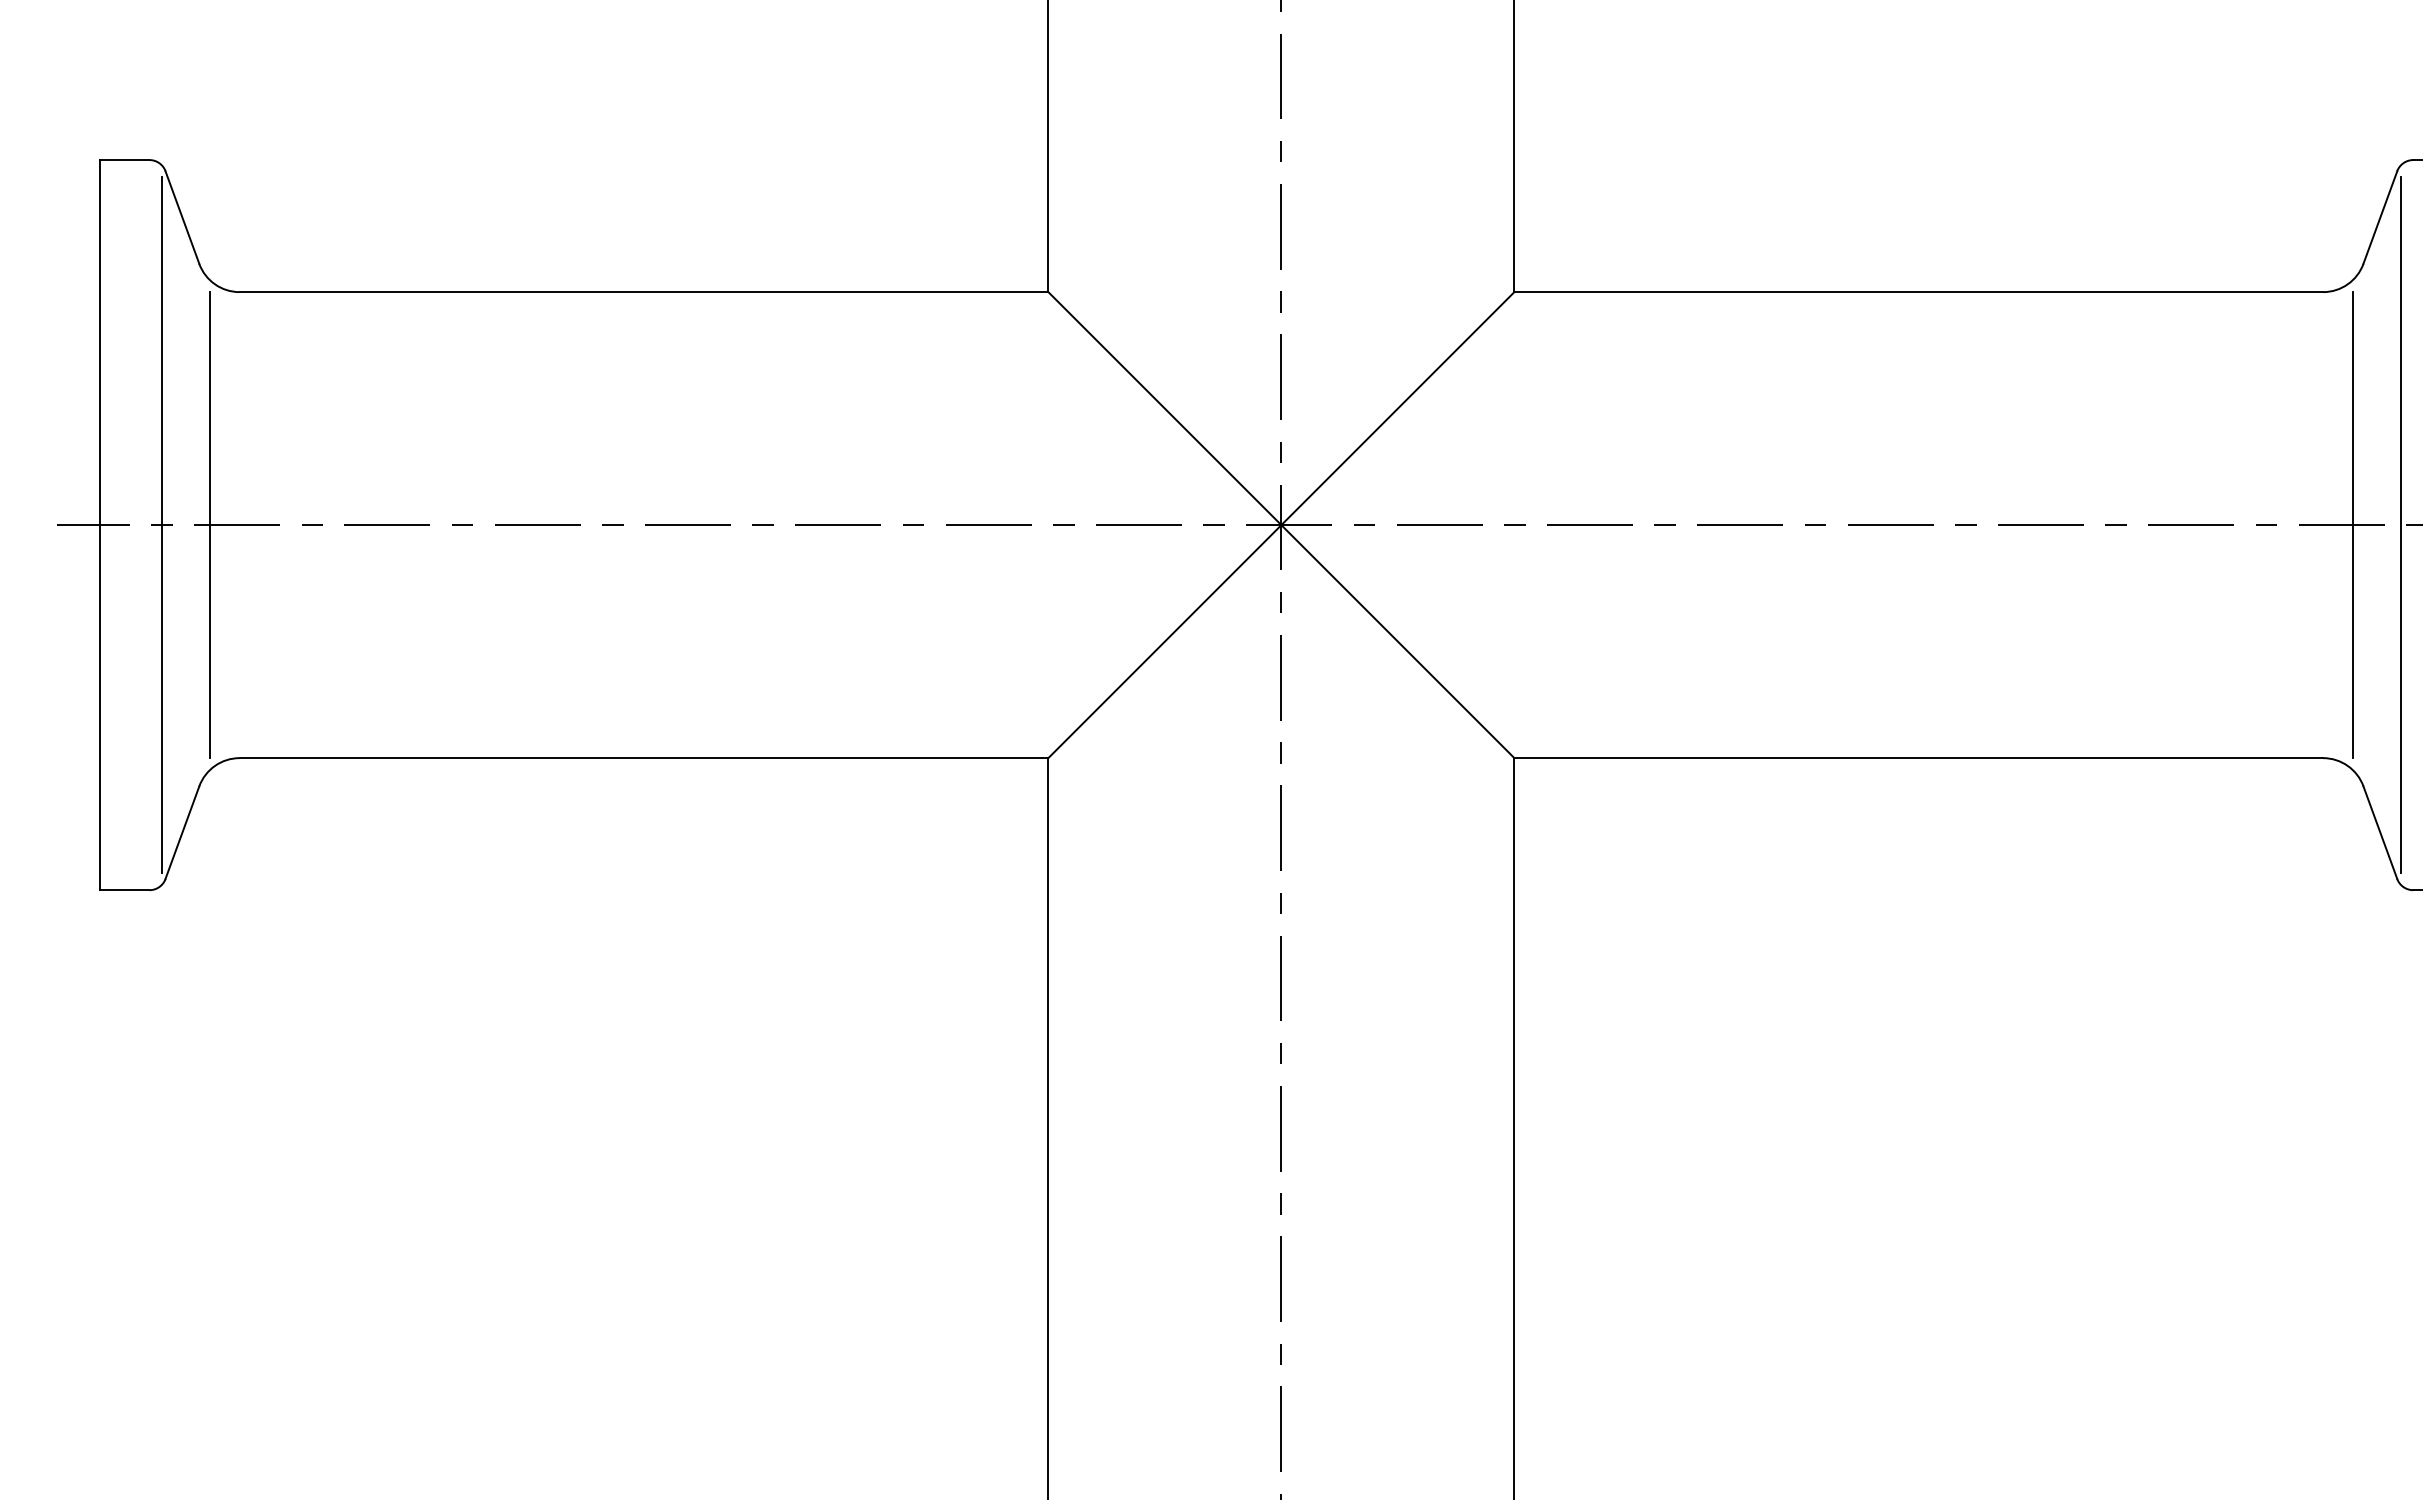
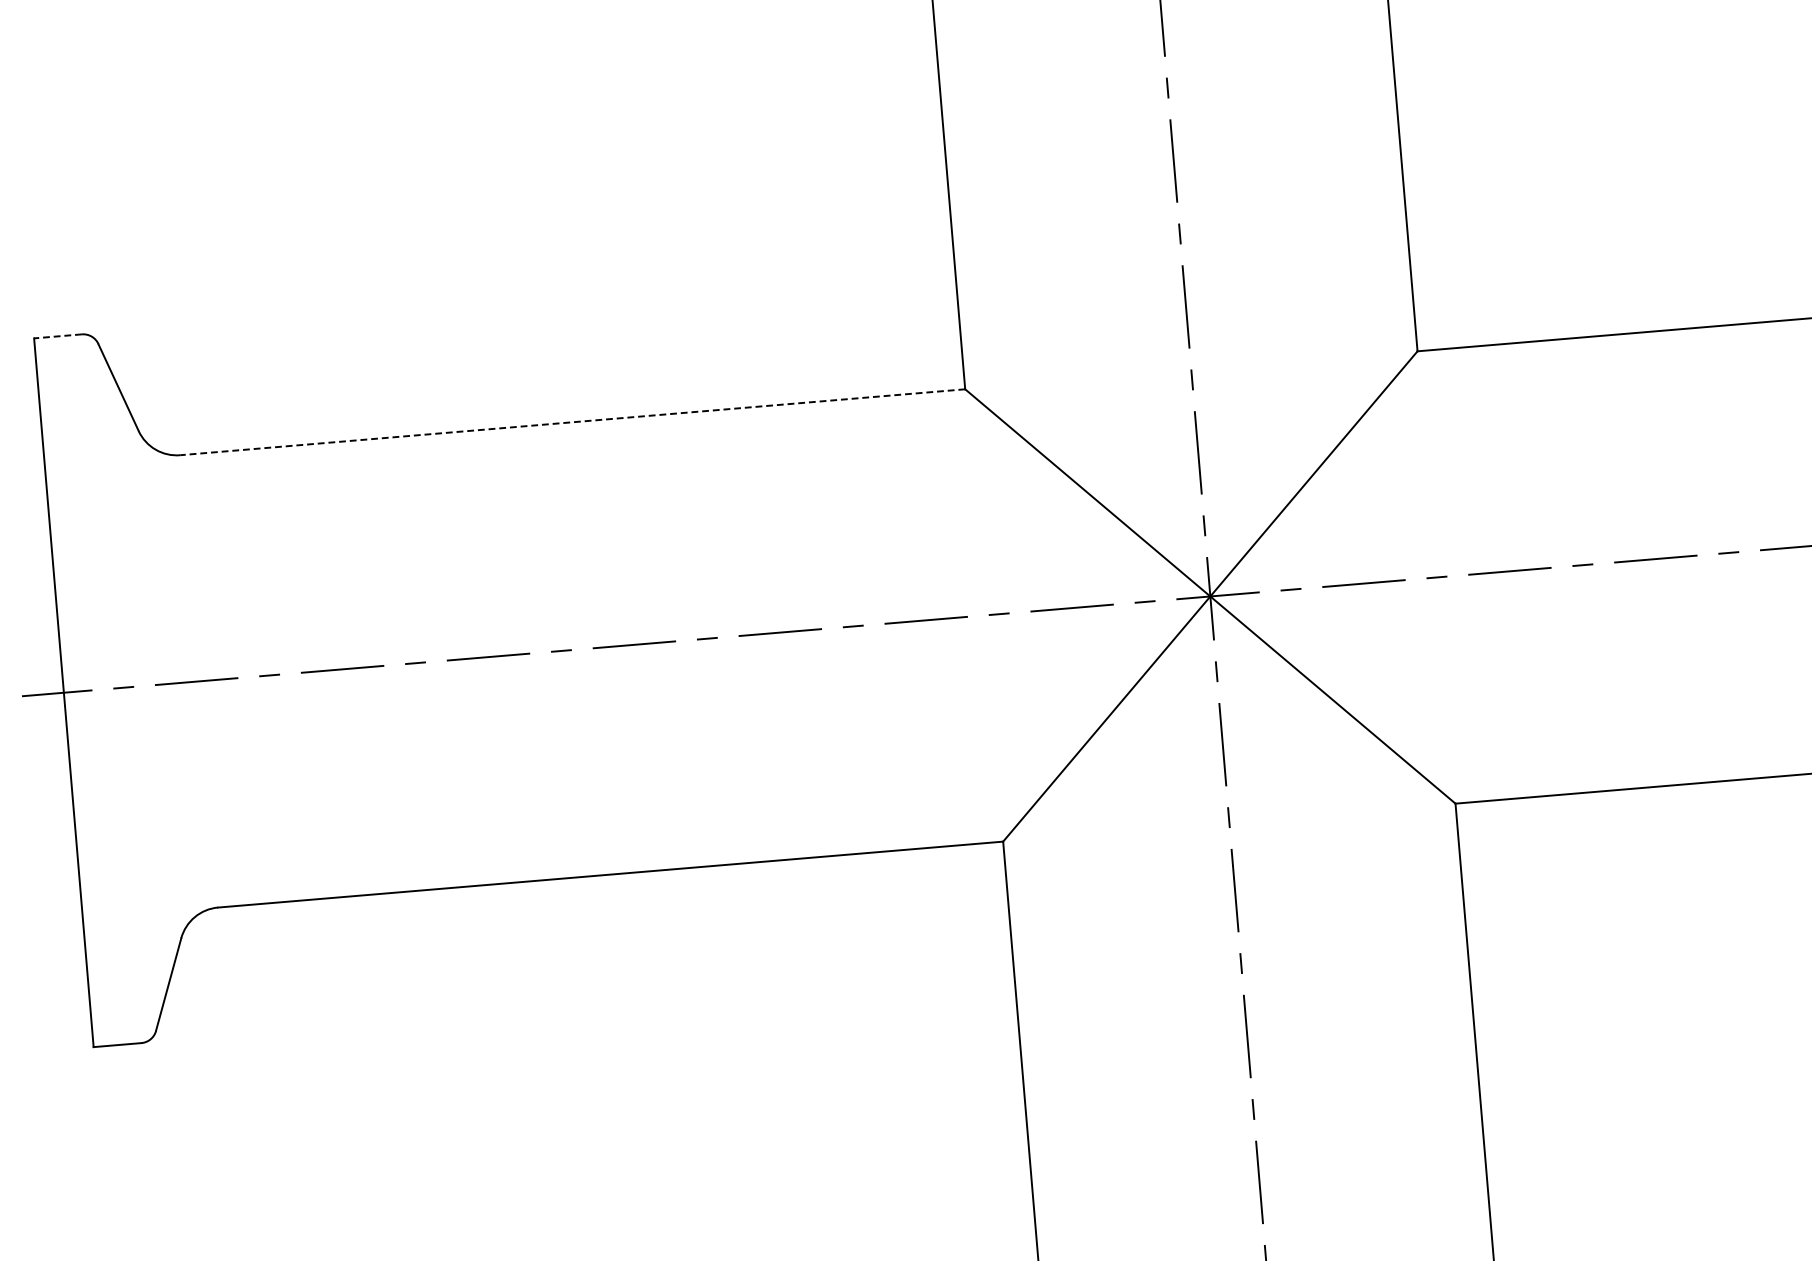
line: (124, 160) -> (57, 336), solid -> dashed
line: (643, 292) -> (572, 422), solid -> dashed
line: (161, 524) -> (123, 687), removed
line: (209, 525) -> (169, 684), removed

